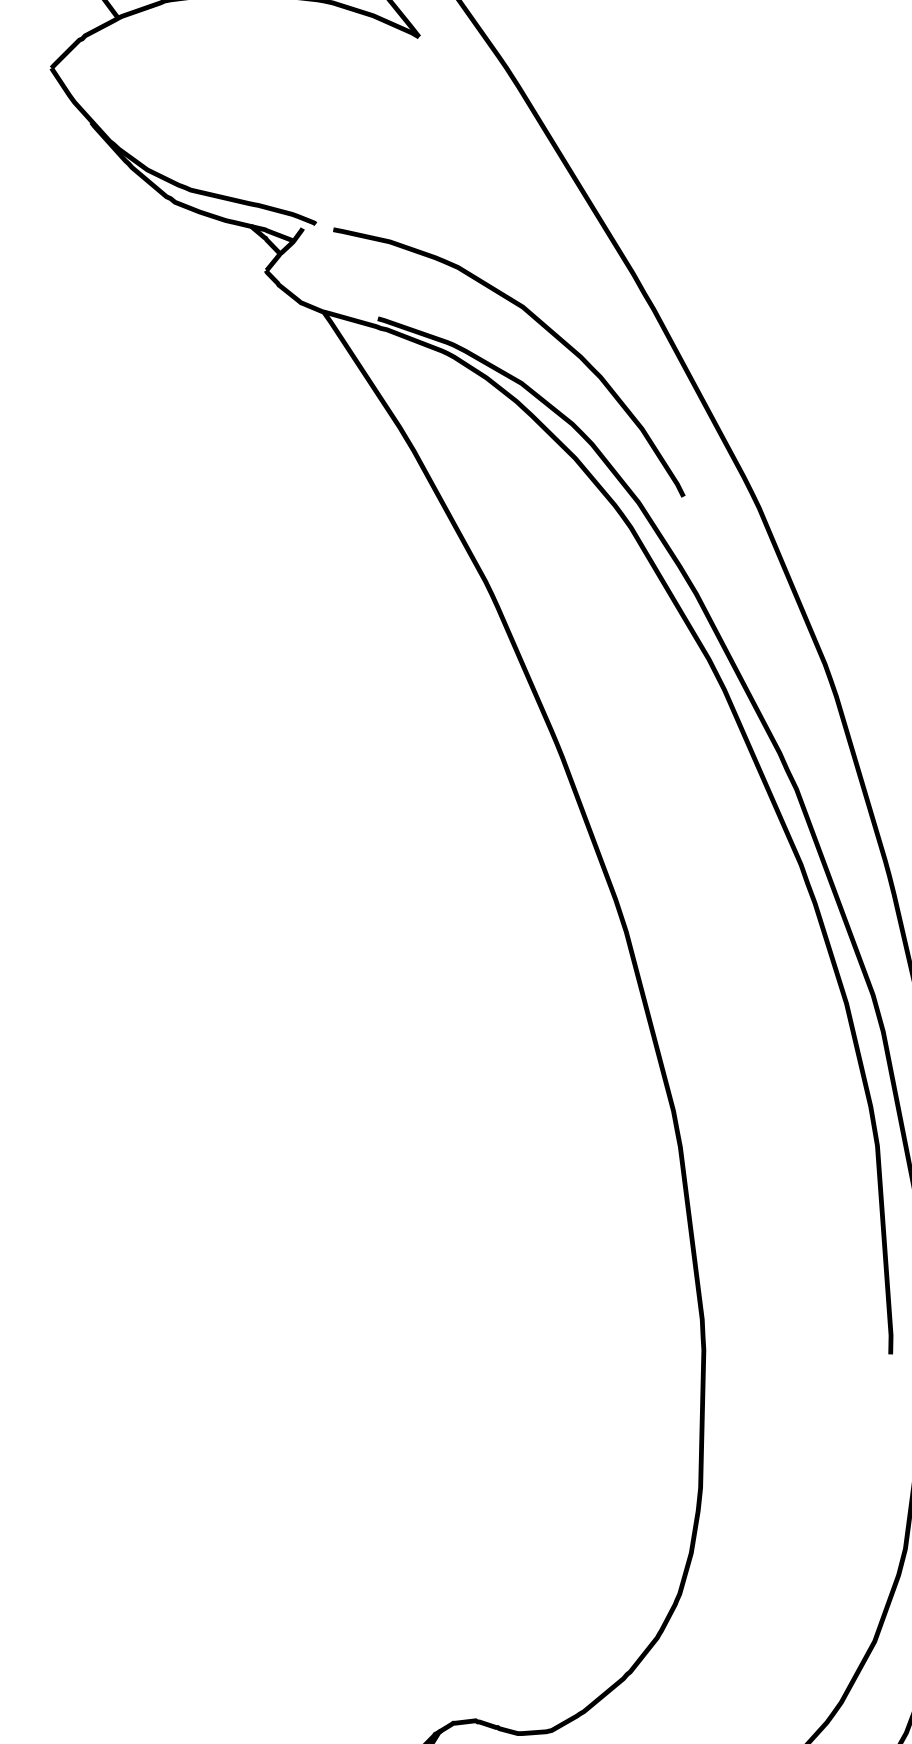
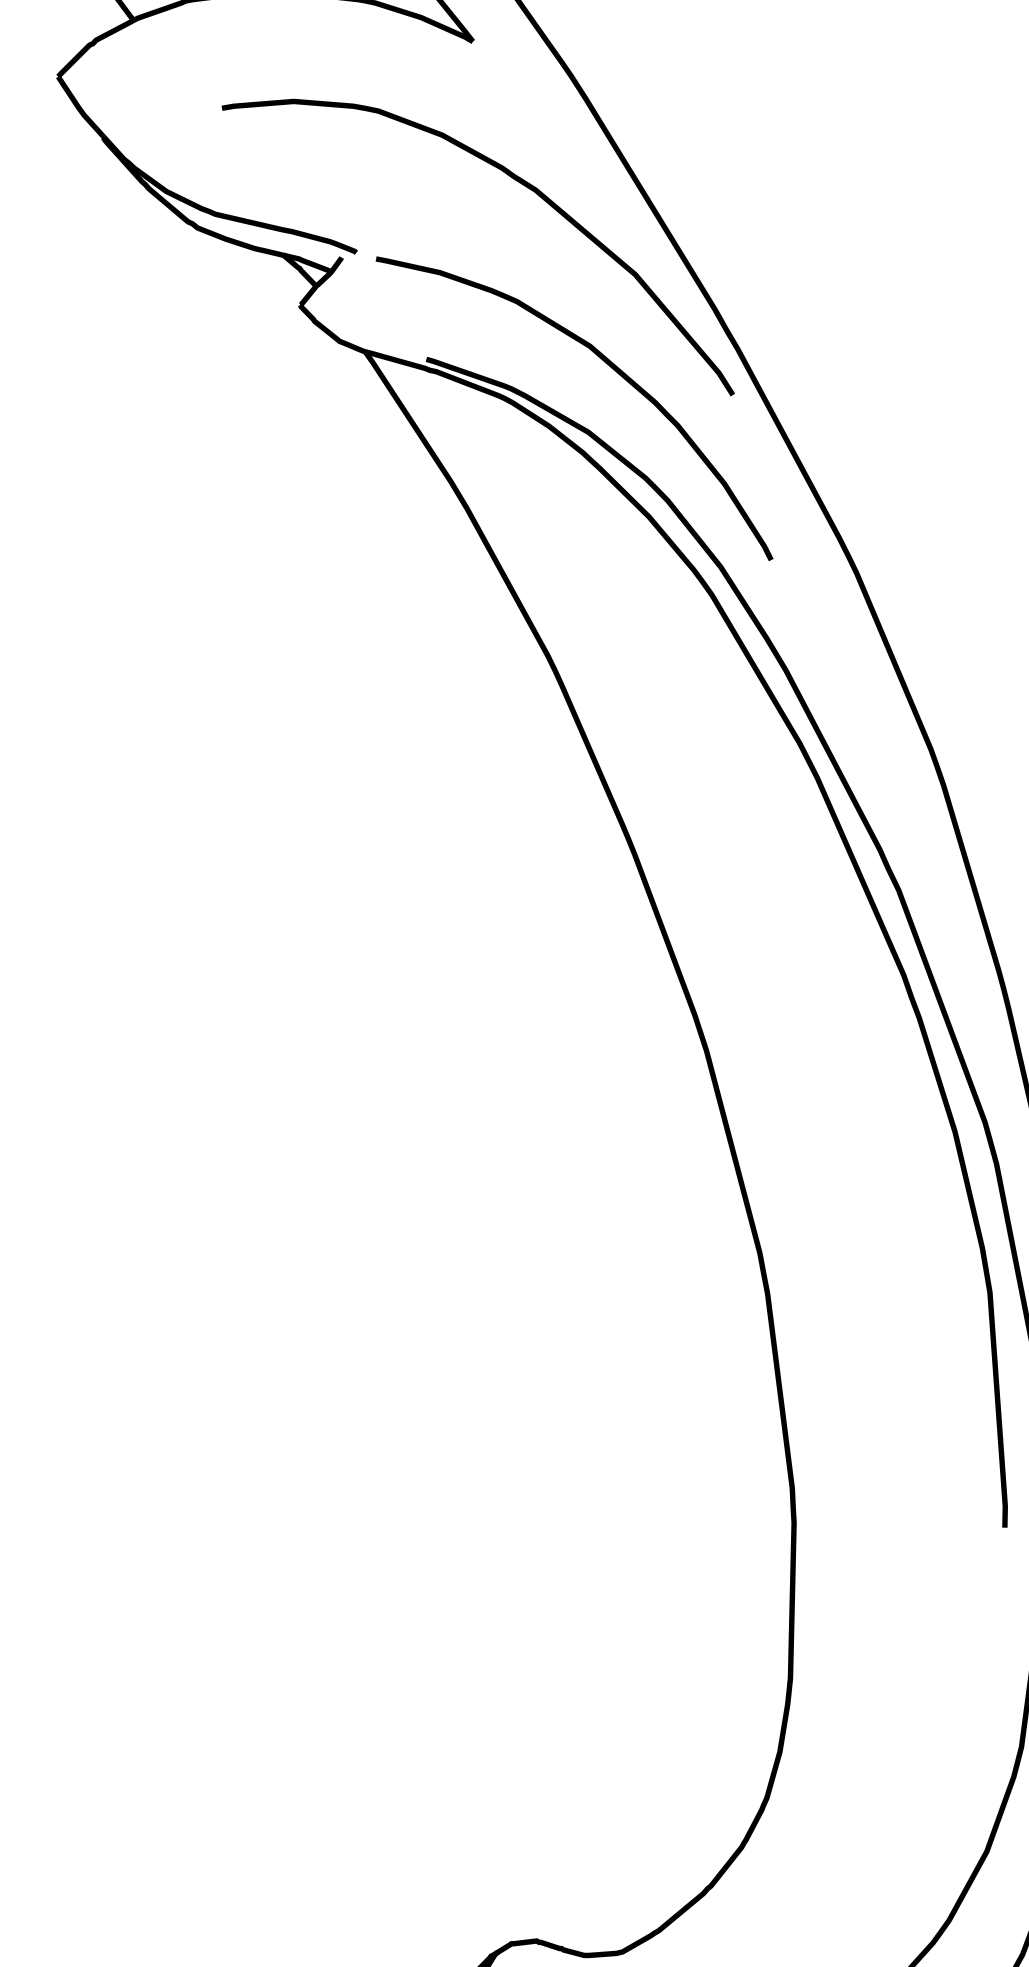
curve: (456, 160) -> (515, 180), added

